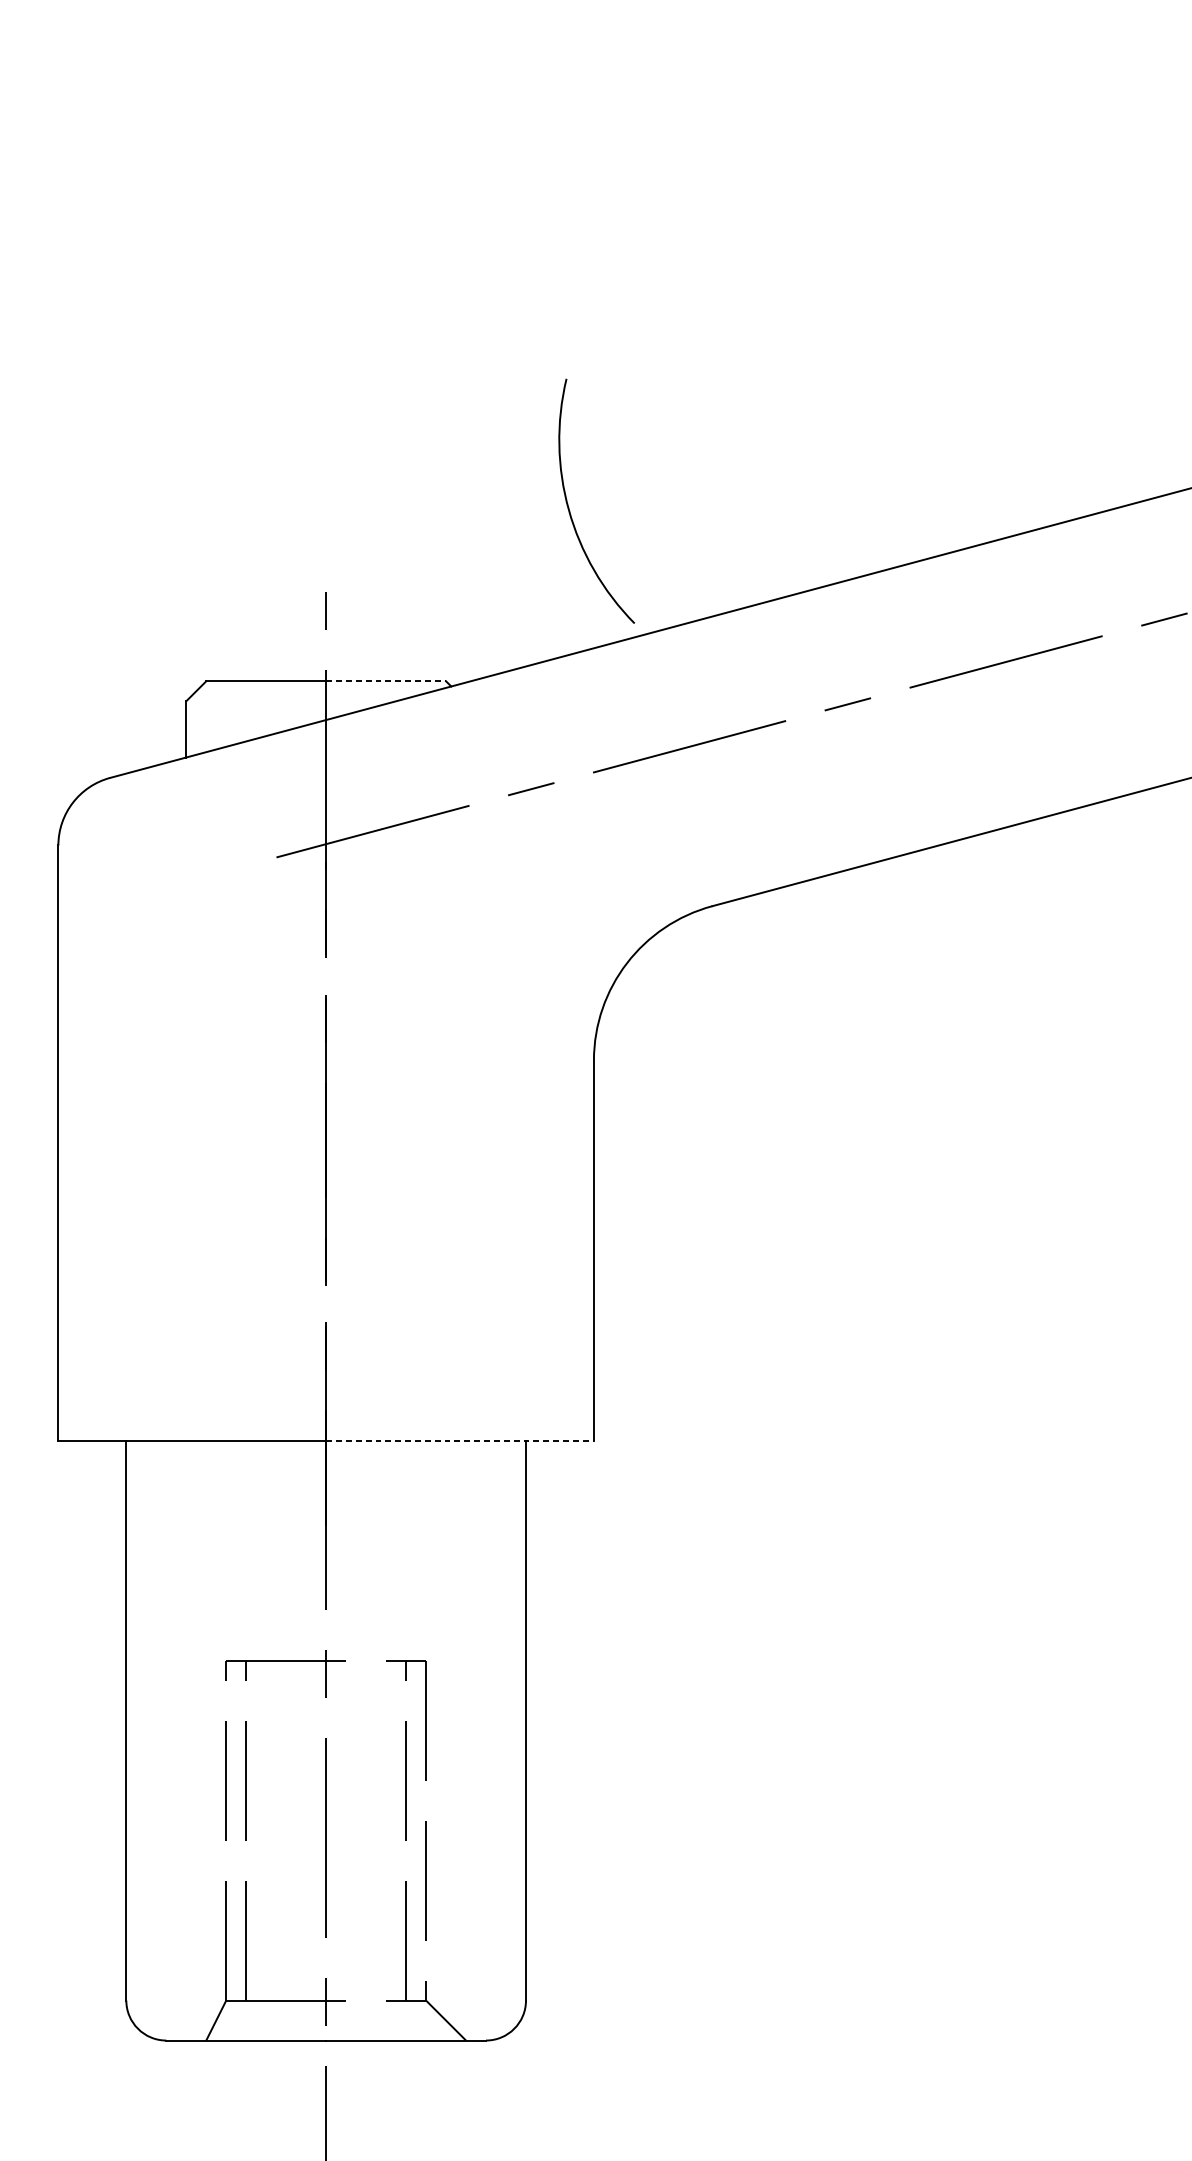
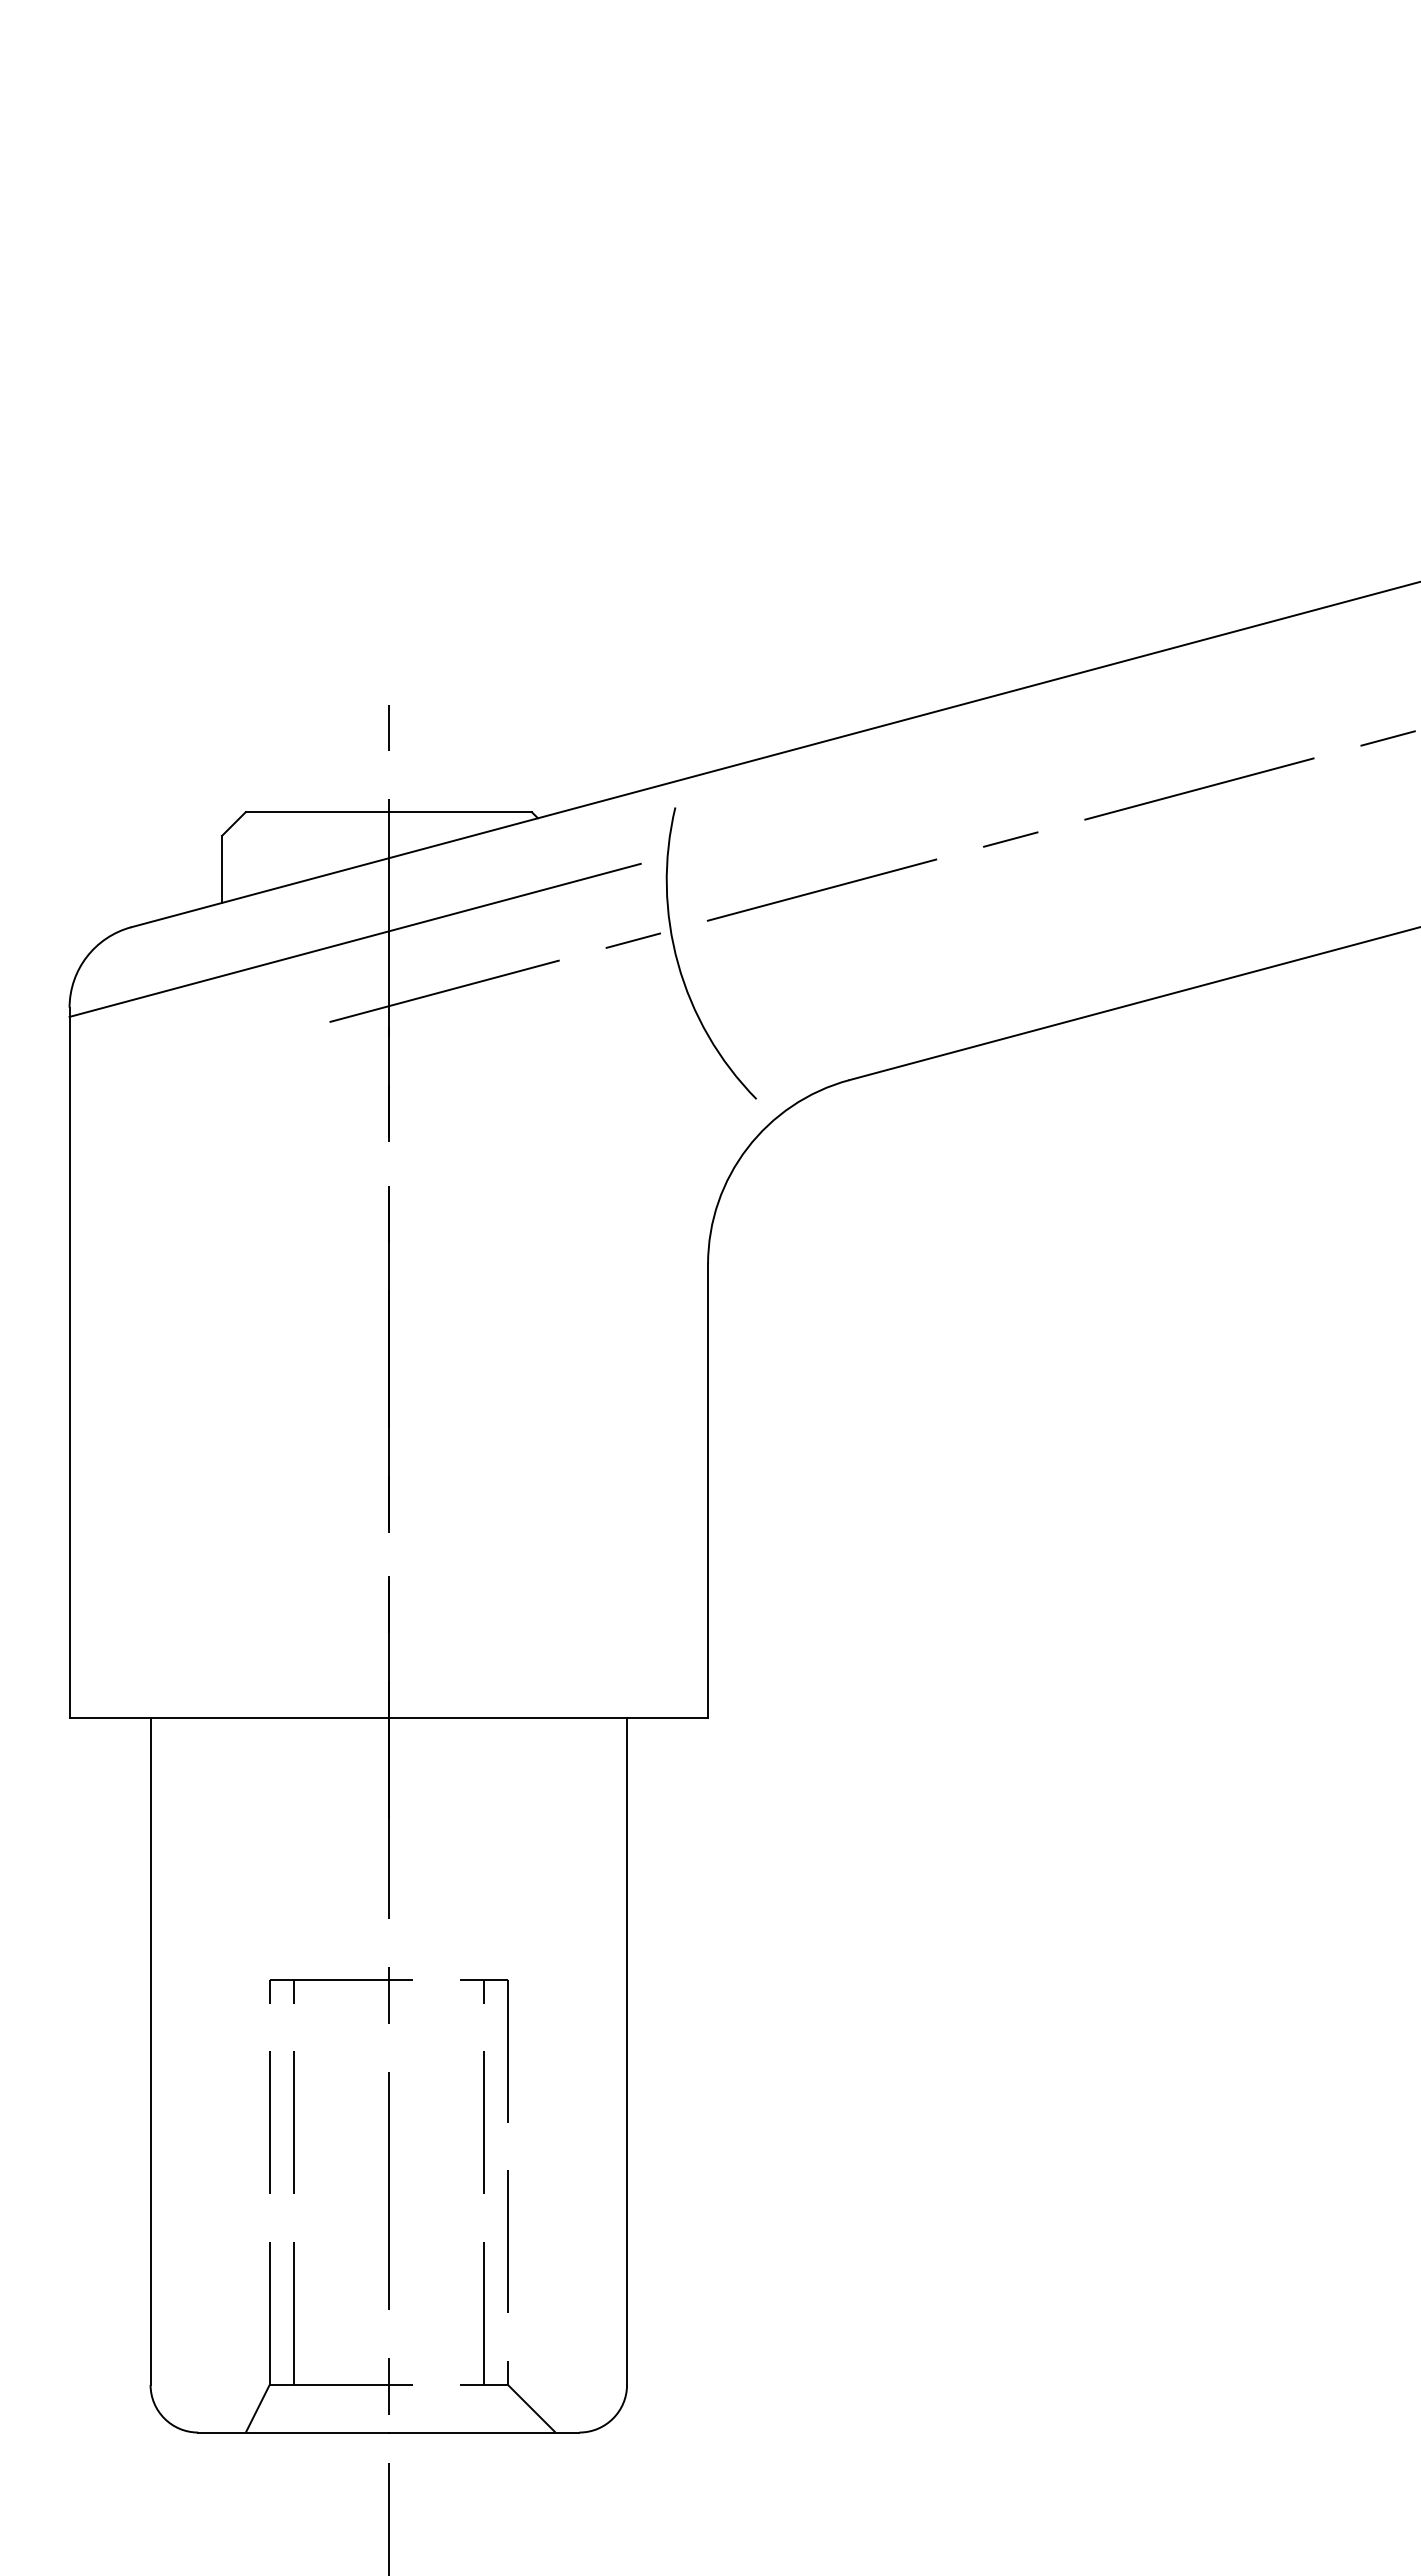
arc: (569, 509) -> (679, 963), moved
line: (386, 681) -> (460, 812), dashed -> solid
line: (297, 788) -> (354, 939), added
line: (460, 1440) -> (548, 1717), dashed -> solid

